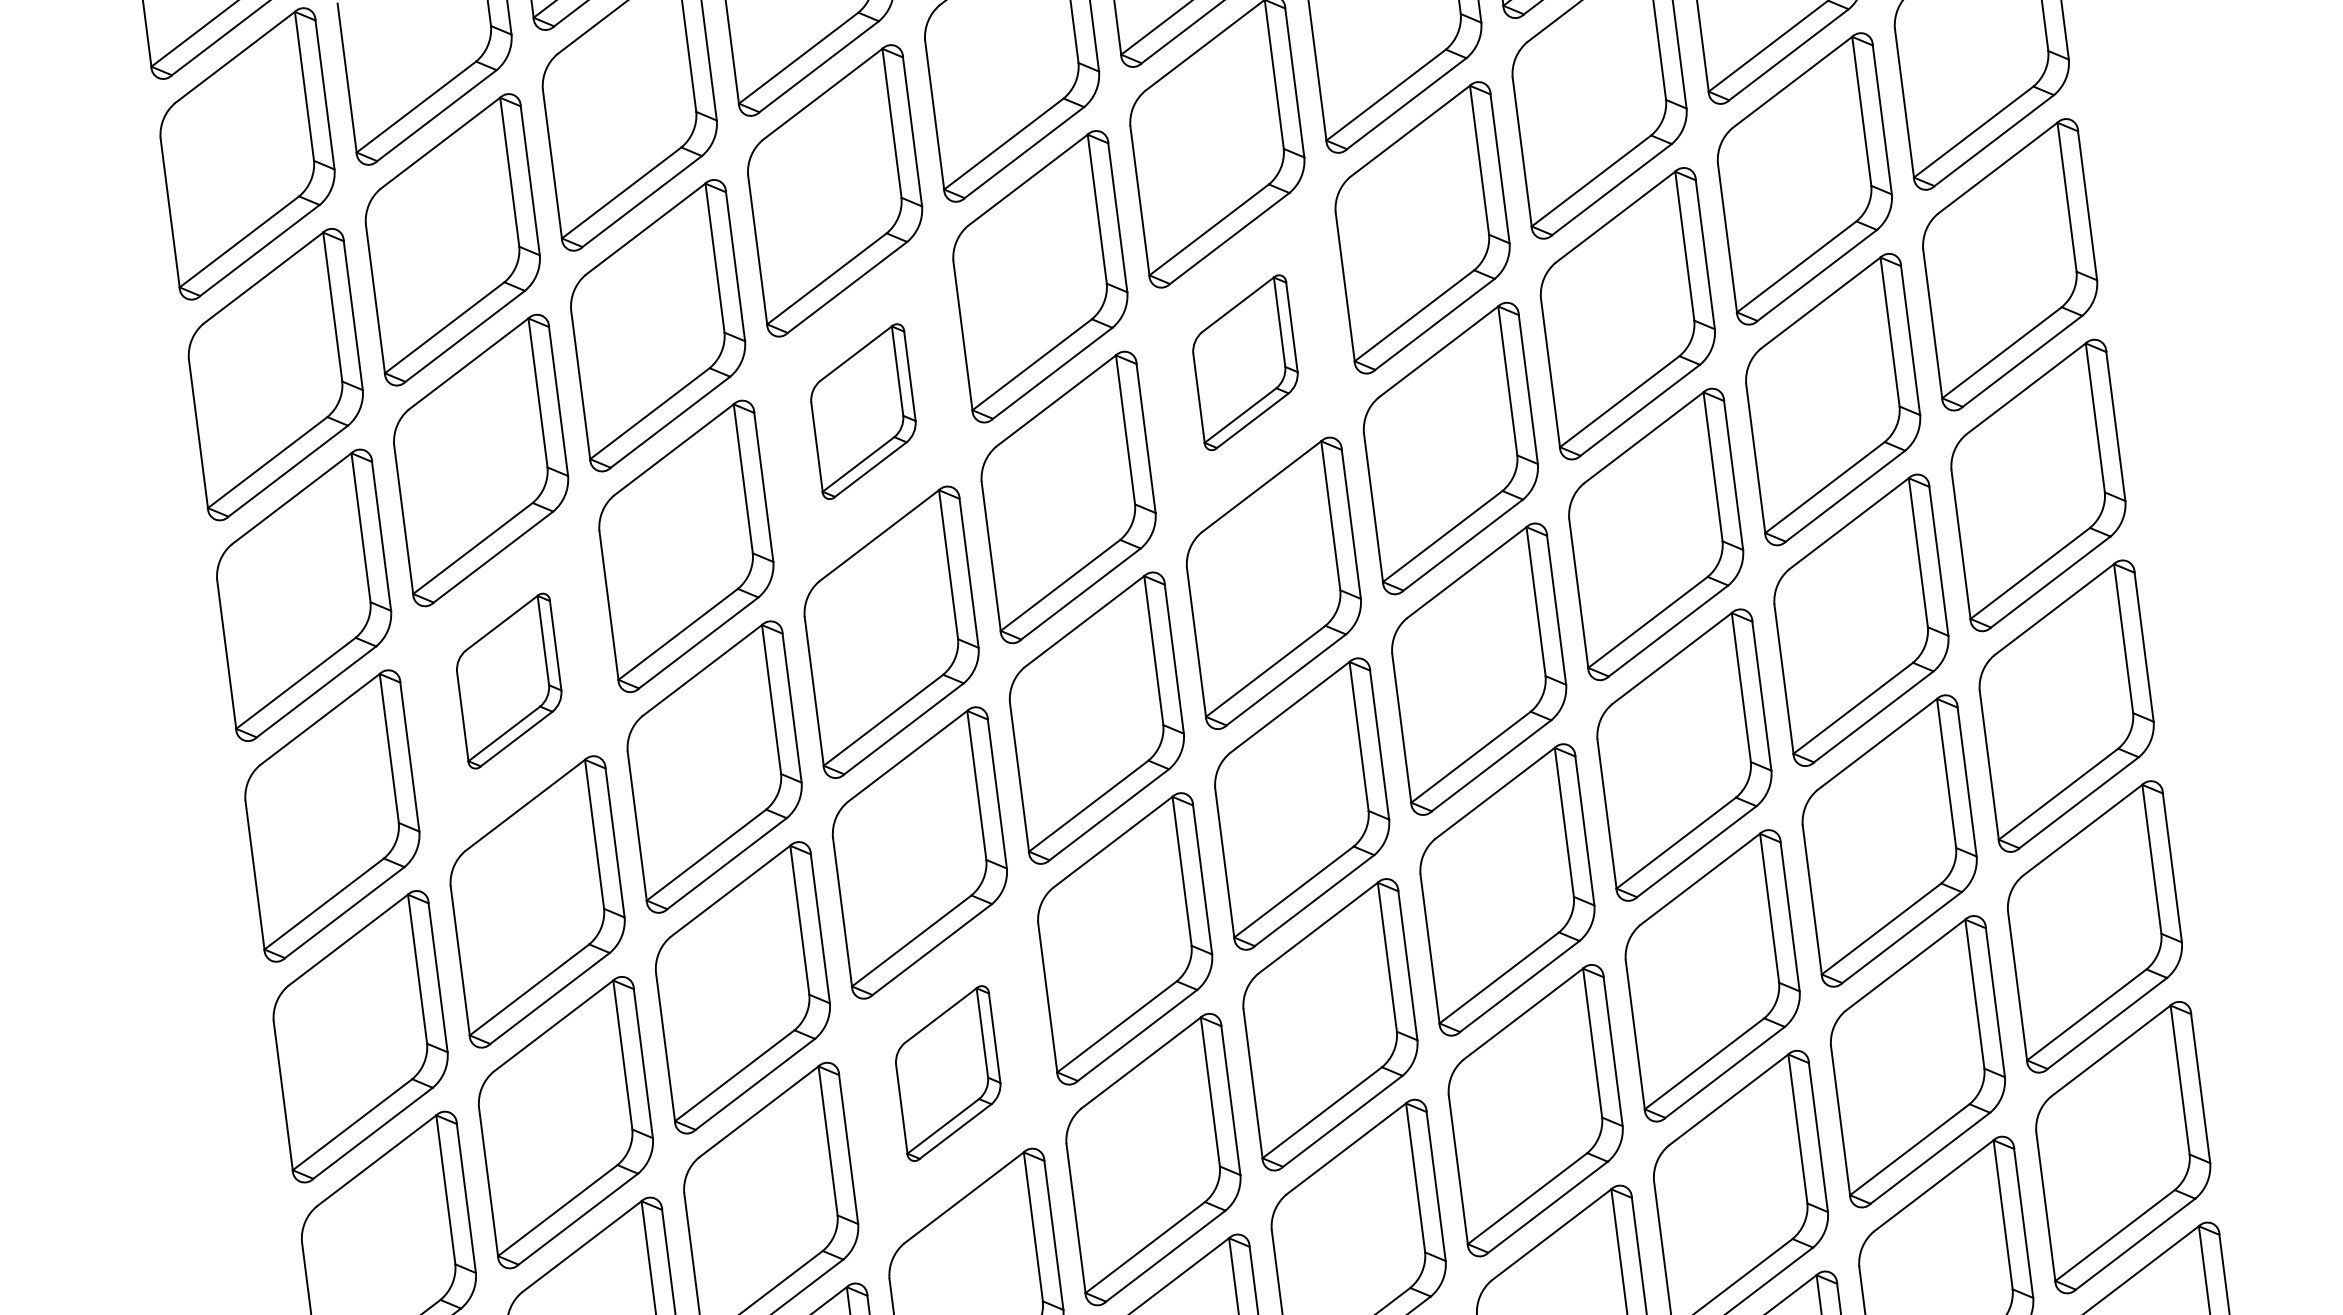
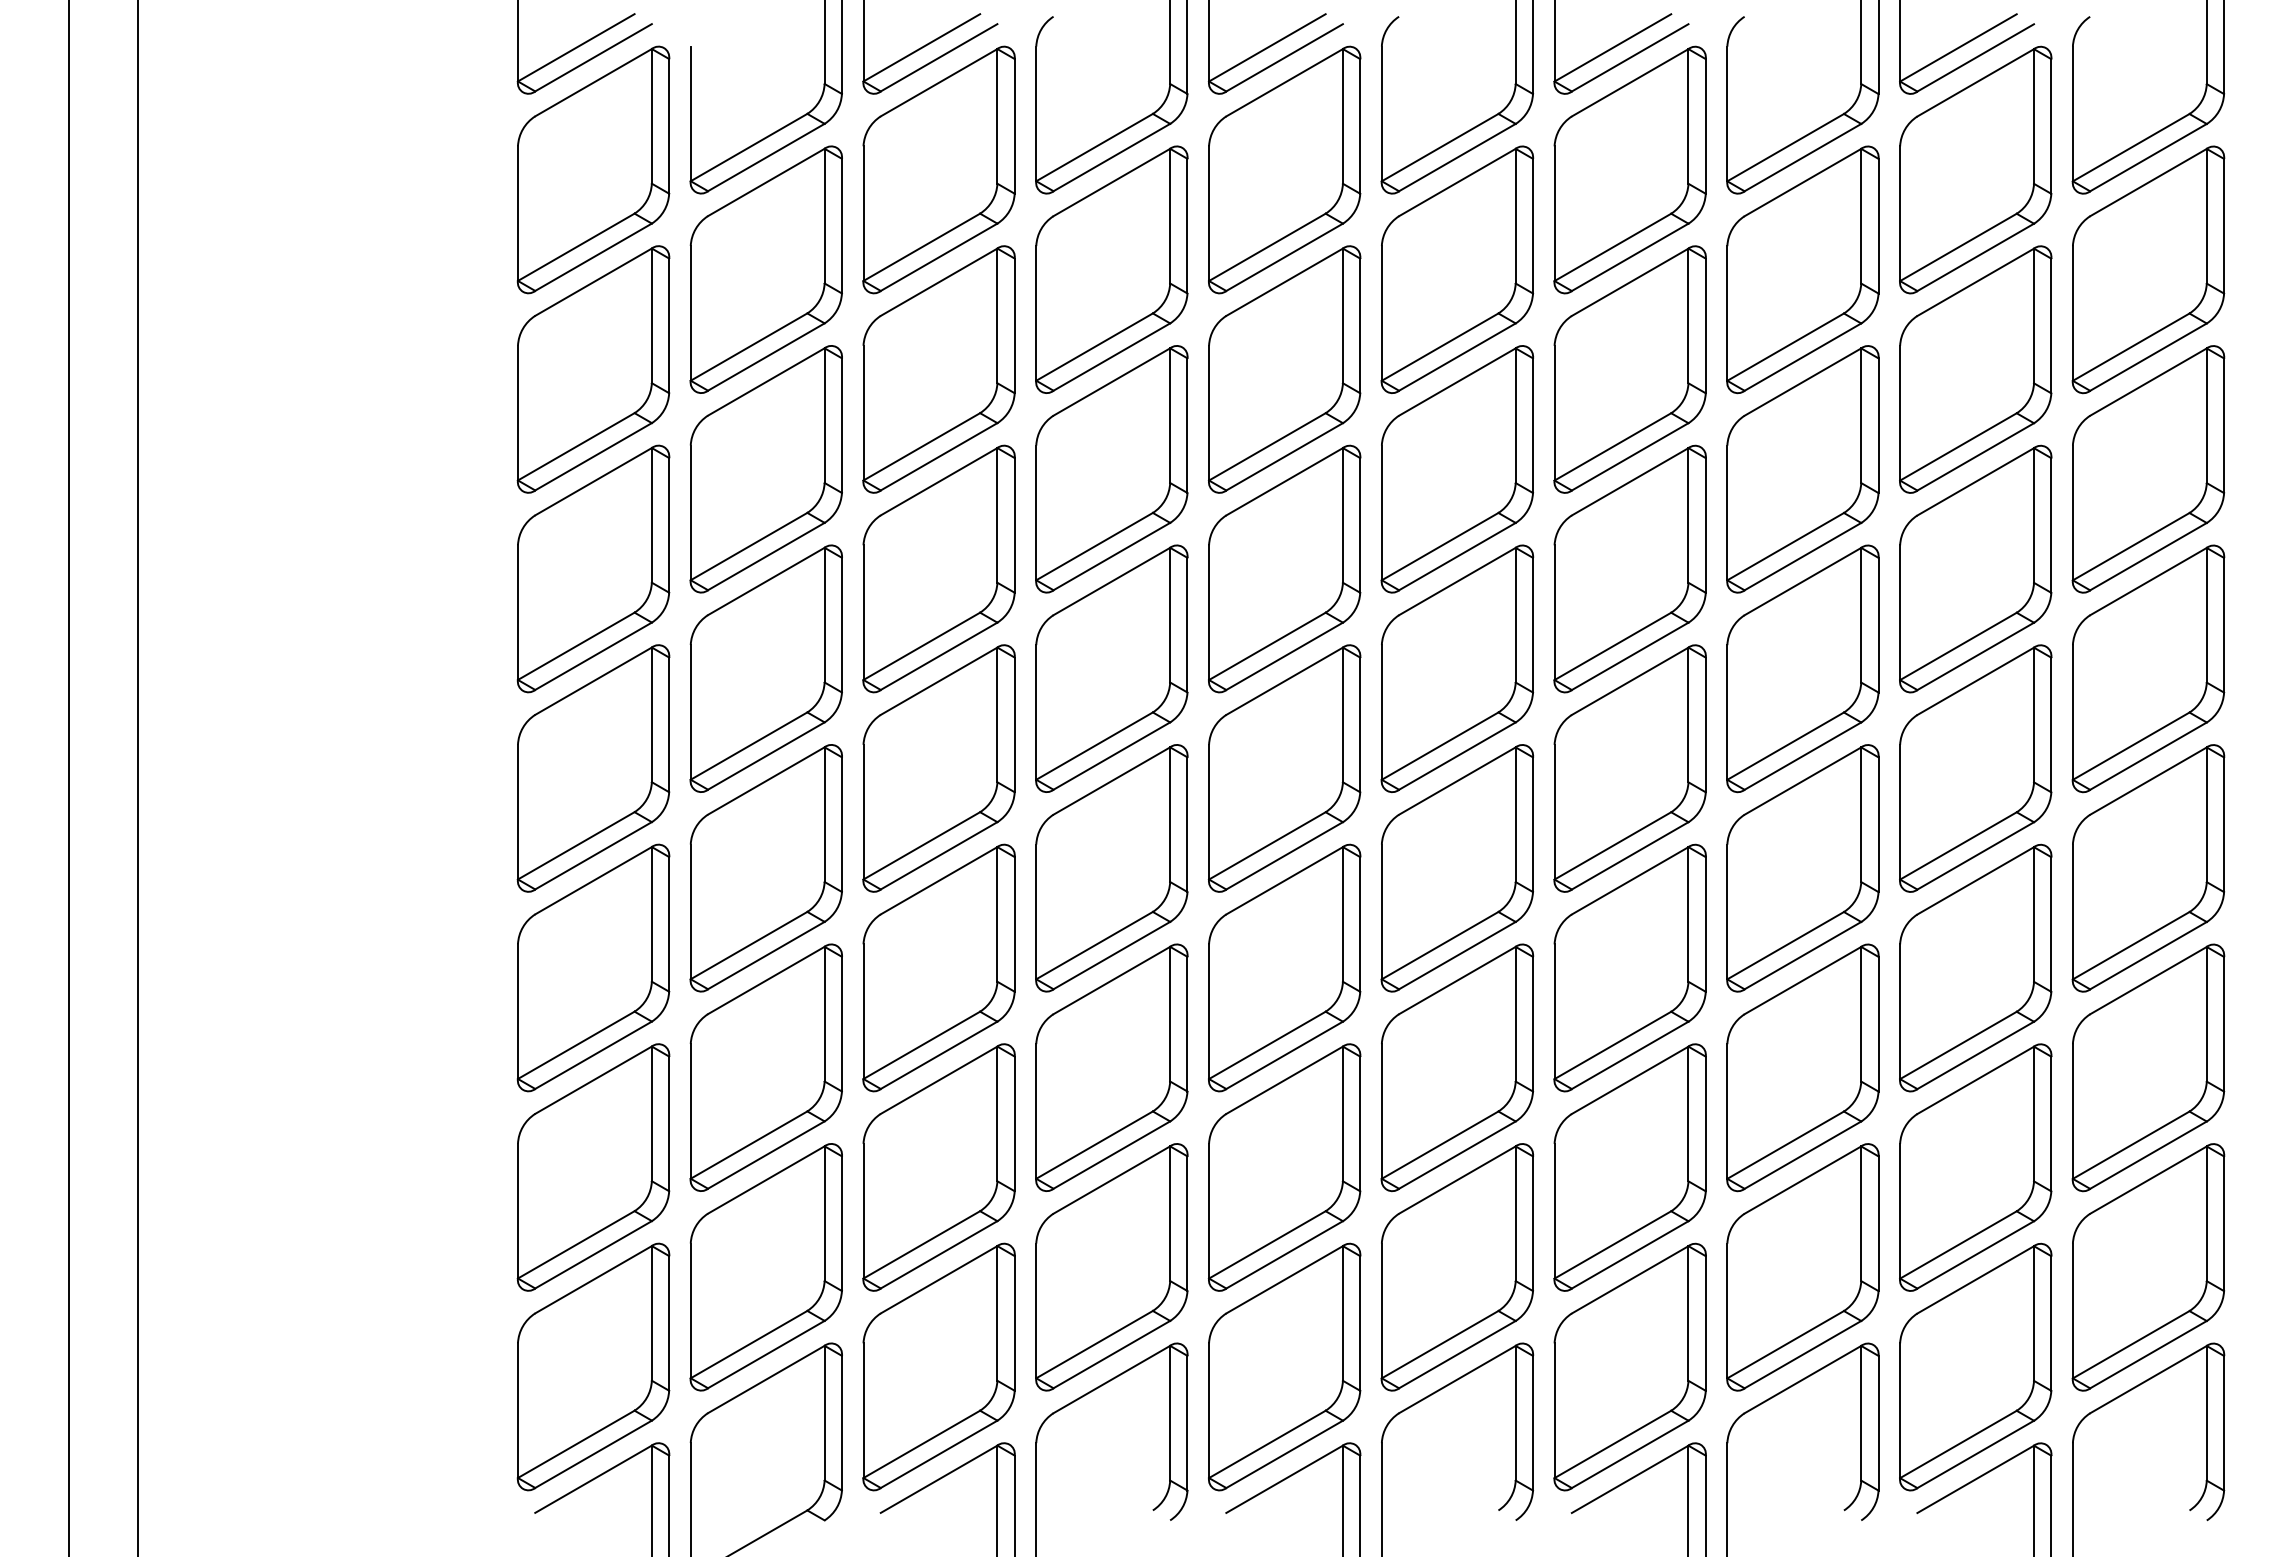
part: (1244, 362) -> (1456, 469), size x1.67
part: (863, 411) -> (1111, 469), size x1.67
part: (508, 681) -> (765, 668), size x1.67
part: (947, 1073) -> (1111, 1067), size x1.67

